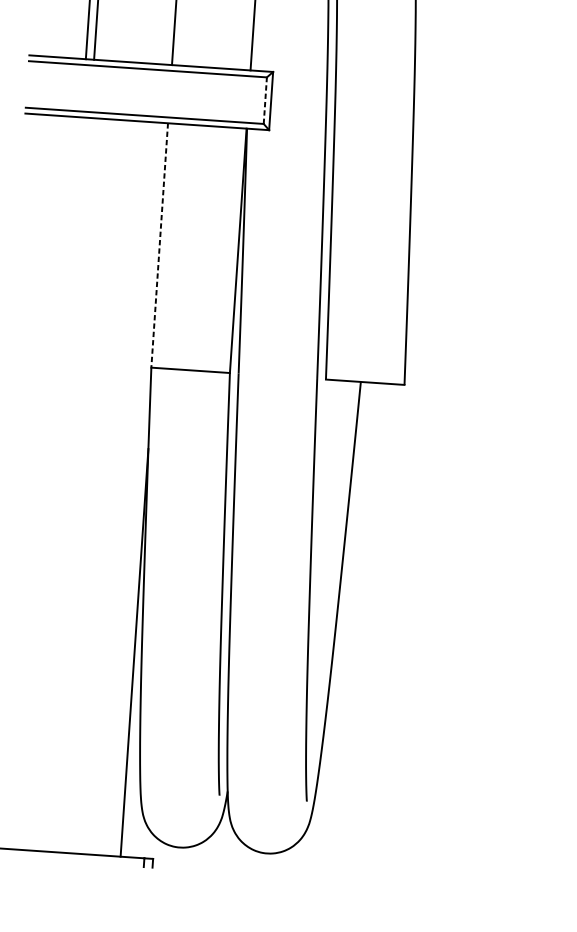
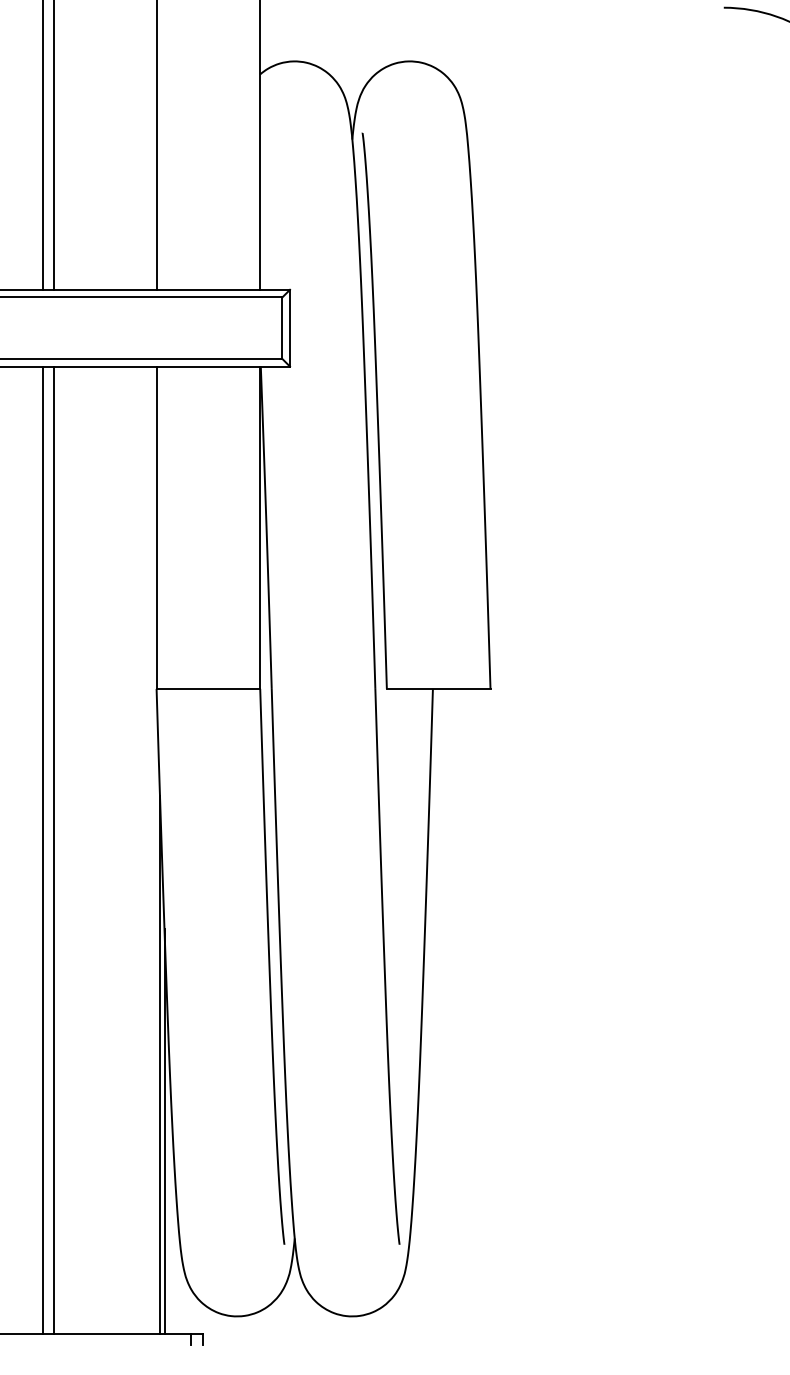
line: (265, 100) -> (282, 328), dashed -> solid
line: (159, 246) -> (156, 528), dashed -> solid
line: (56, 483) -> (42, 849), added
line: (64, 484) -> (53, 849), added
line: (134, 702) -> (164, 1130), added

